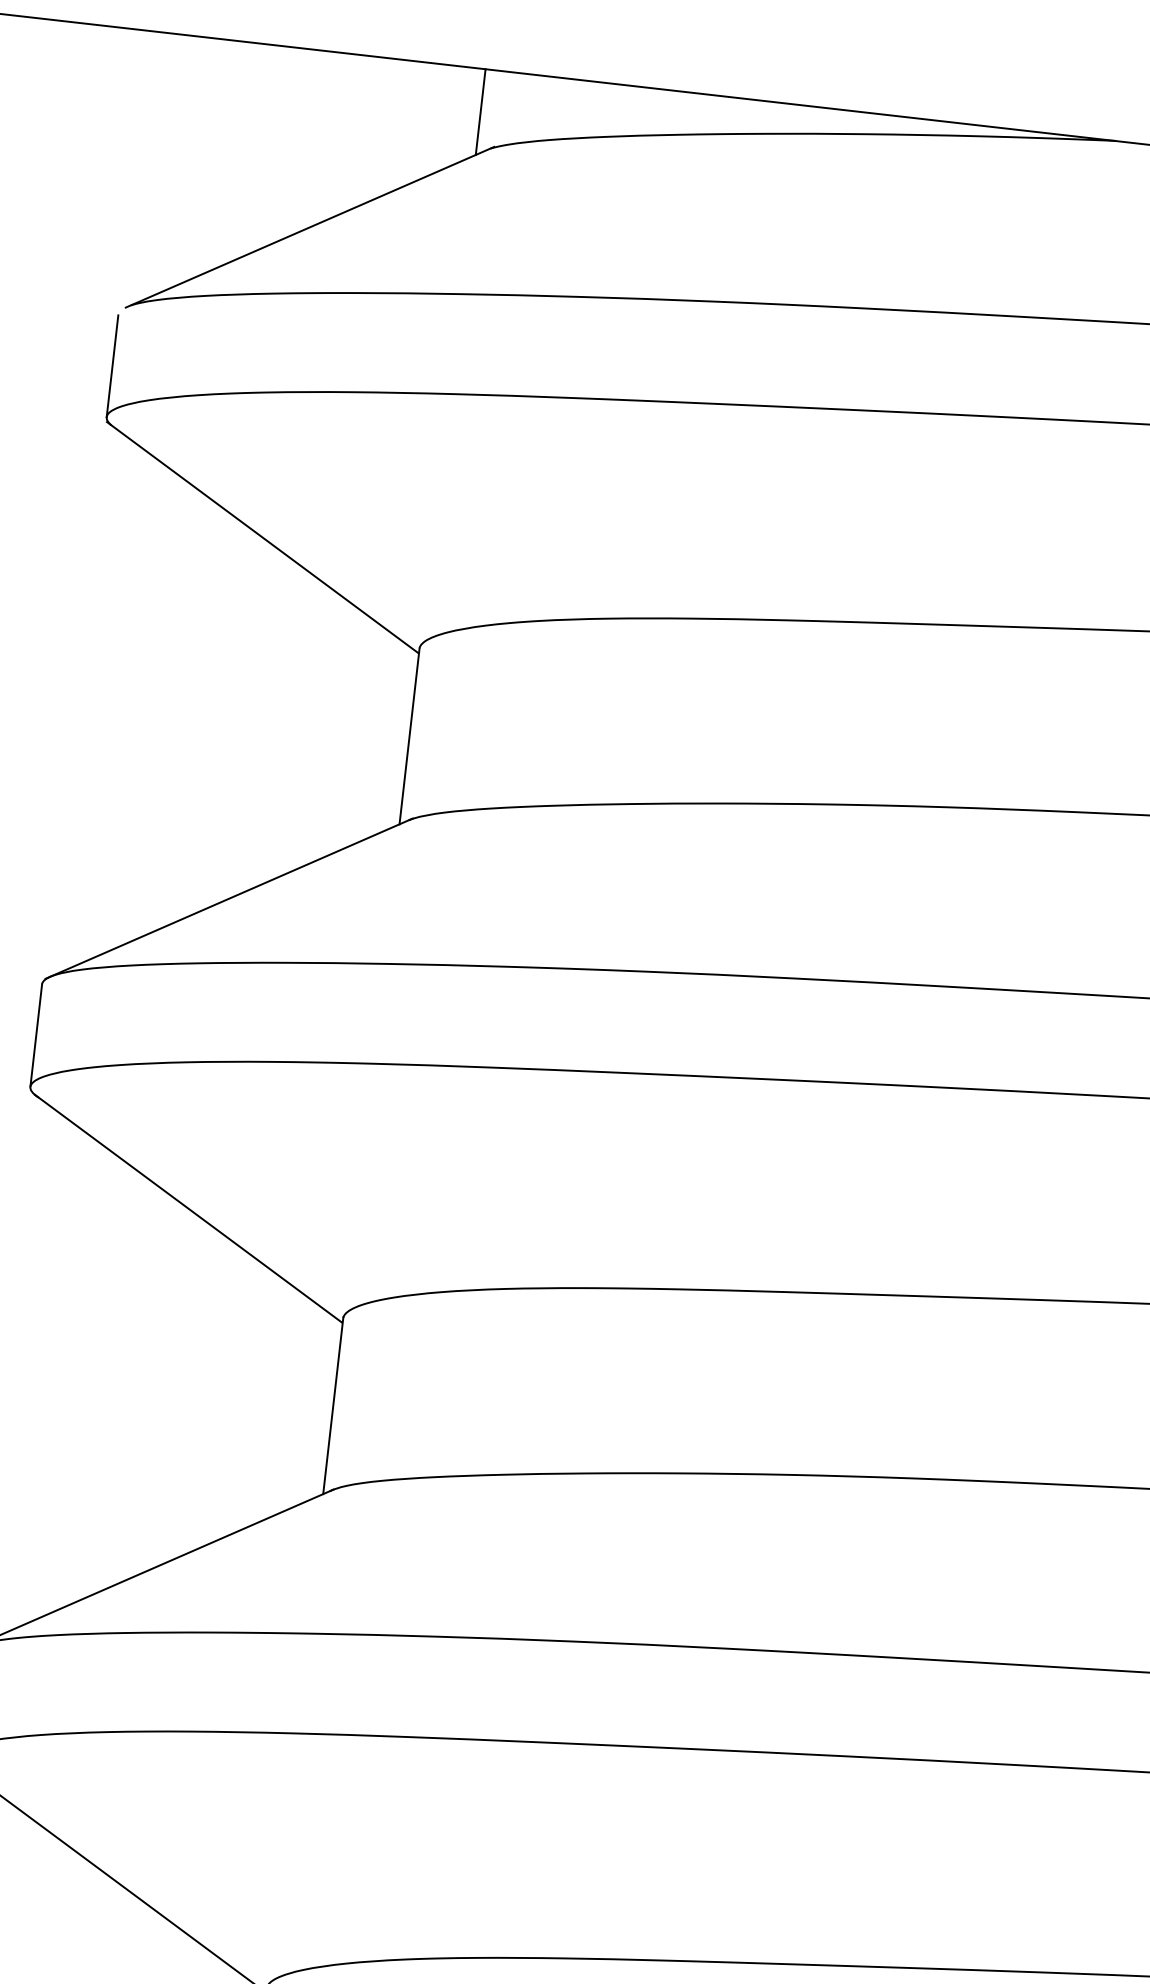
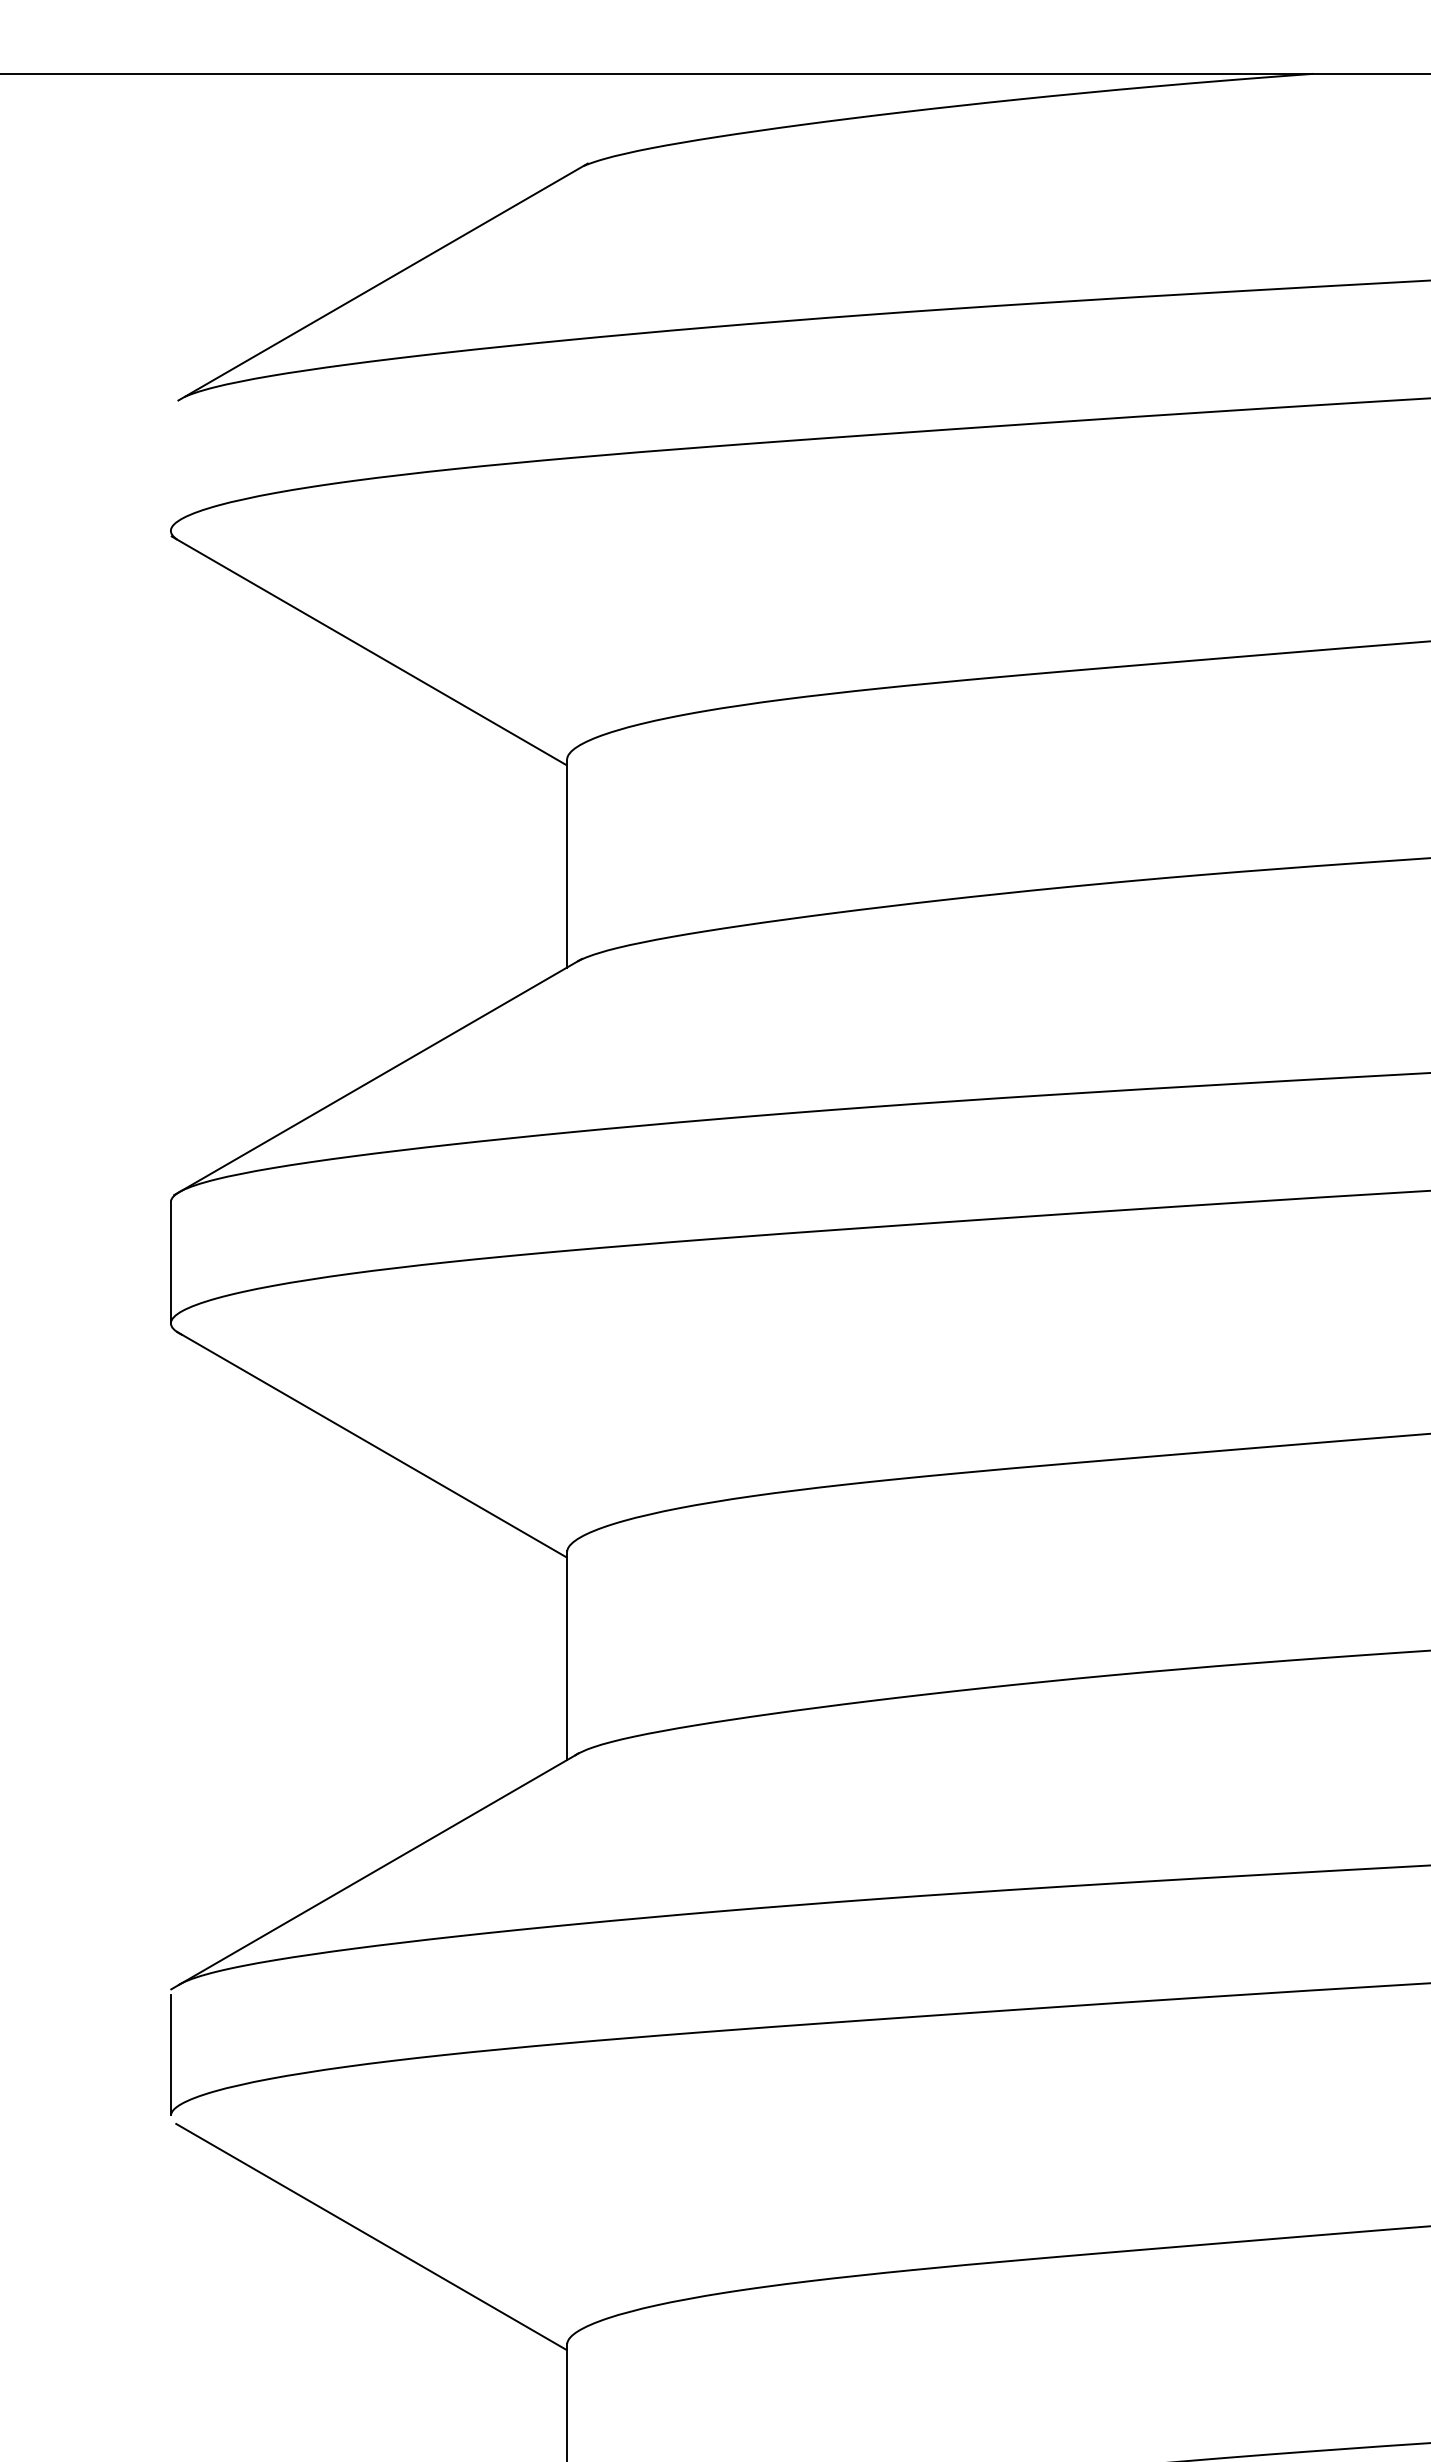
line: (481, 111) -> (567, 124), removed
line: (112, 366) -> (170, 470), removed

